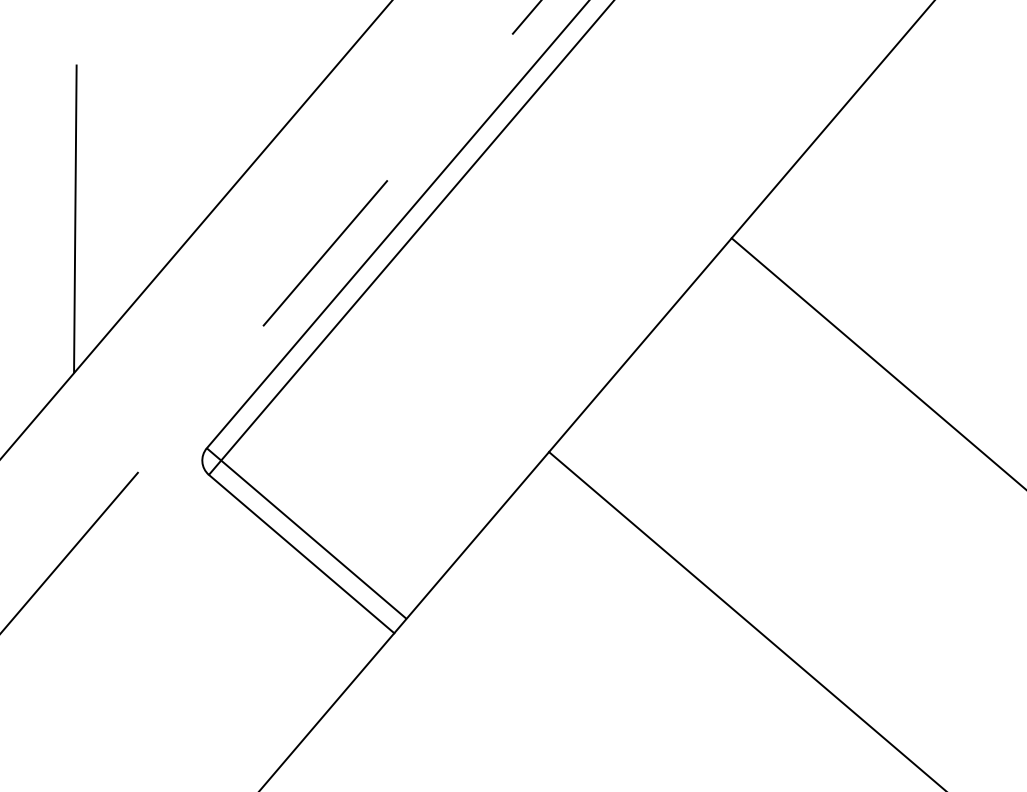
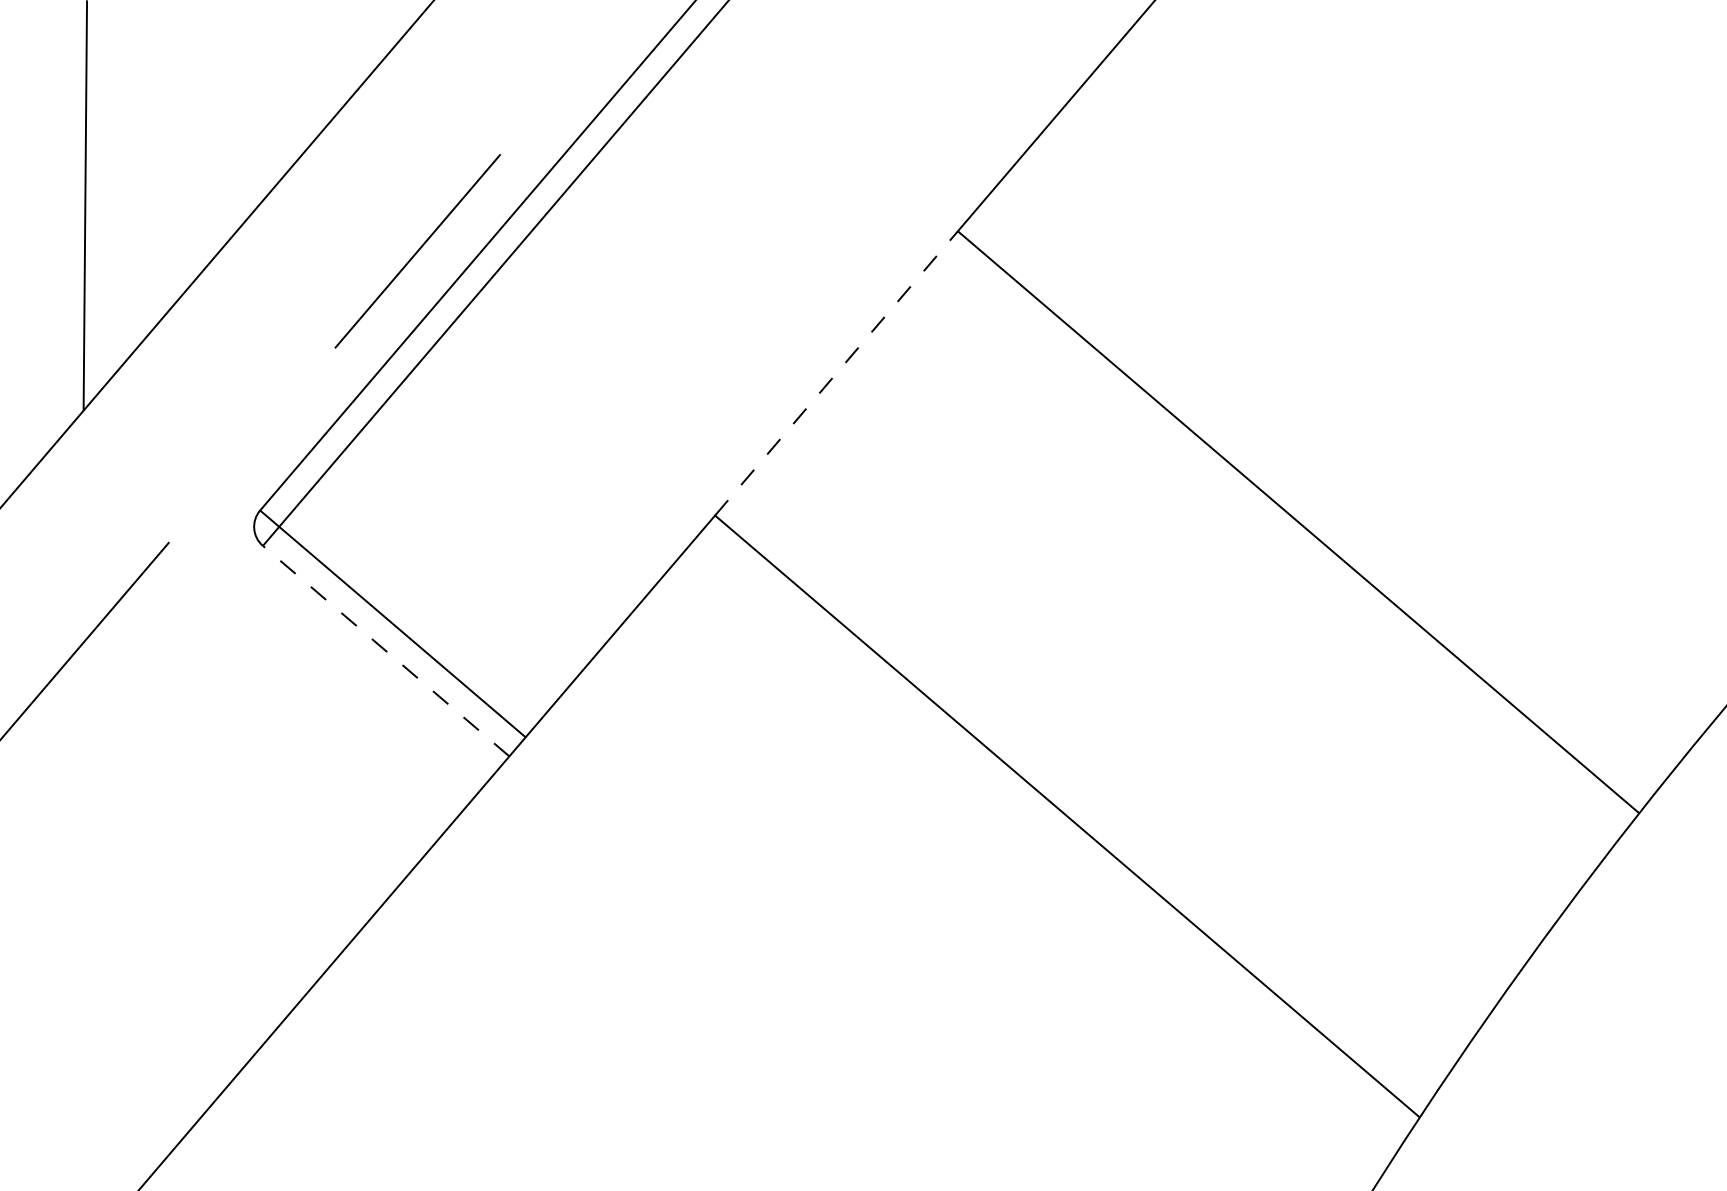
line: (640, 345) -> (836, 373), solid -> dashed
line: (301, 553) -> (385, 650), solid -> dashed

